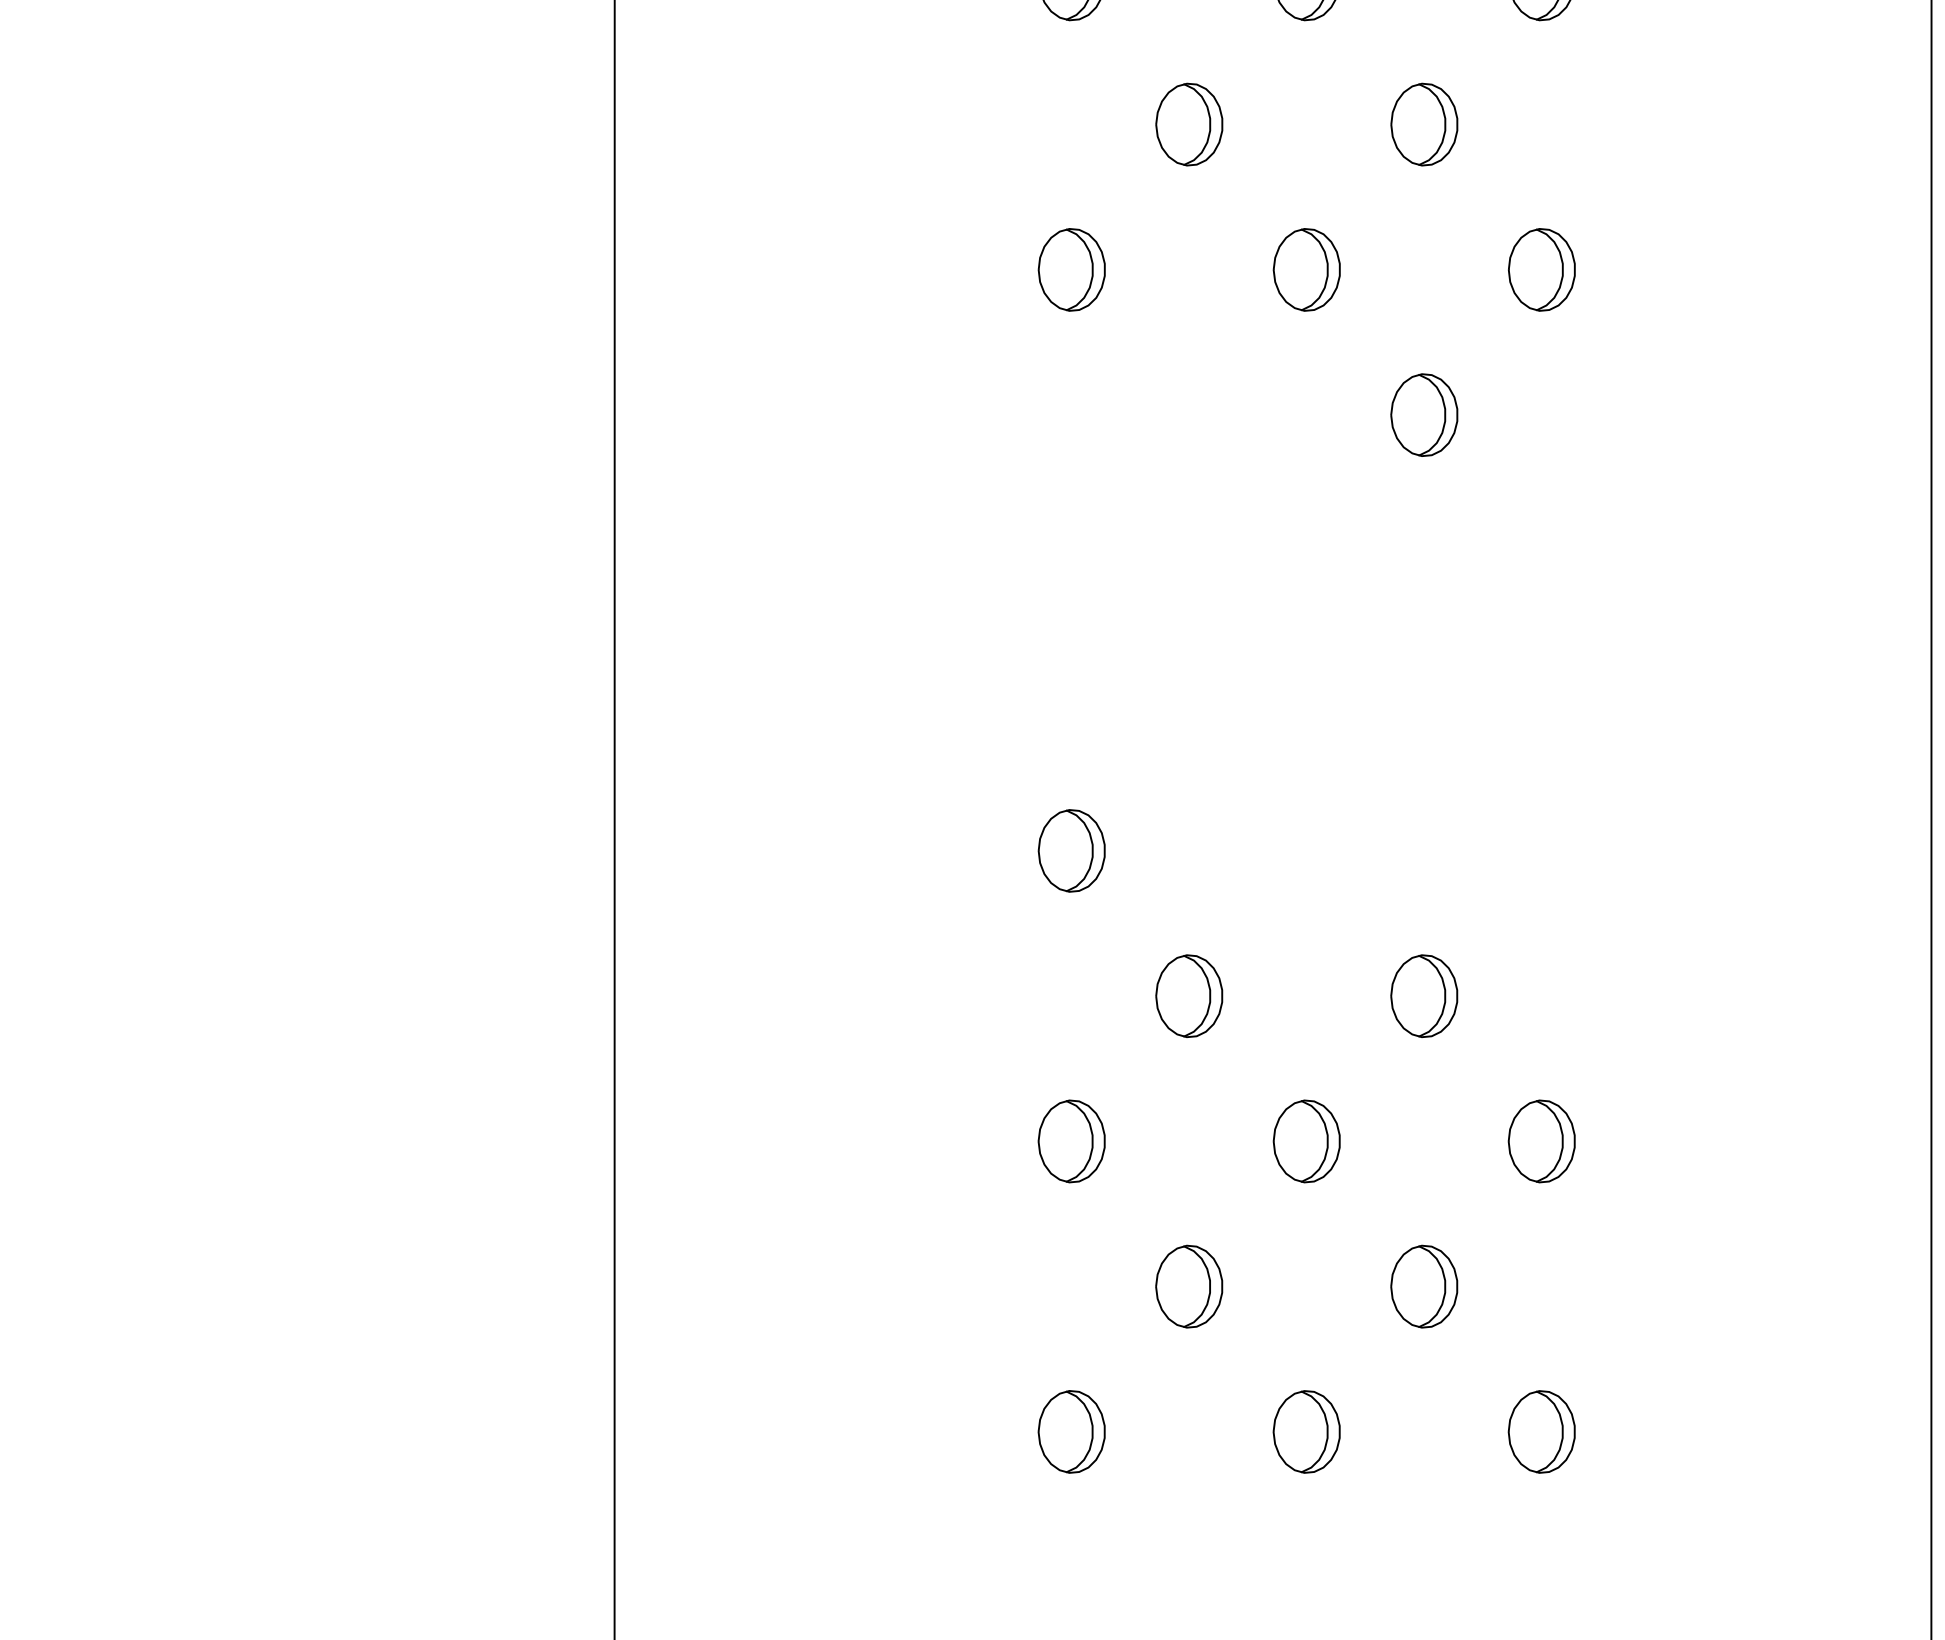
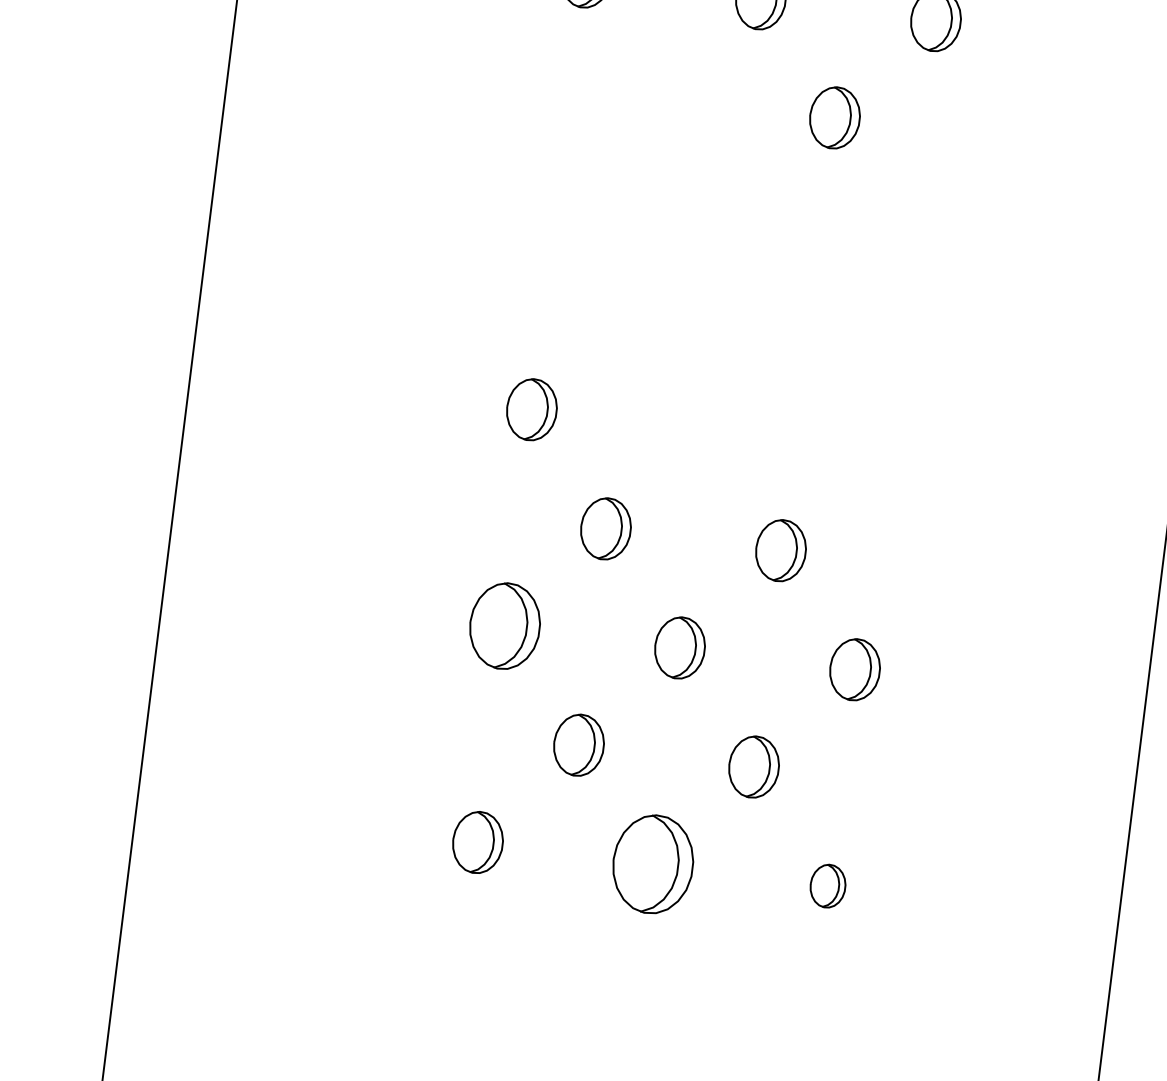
part: (1071, 1141) -> (504, 626), size x1.4
part: (1306, 1431) -> (652, 864), size x1.6
part: (1541, 1431) -> (827, 885), size x0.7

